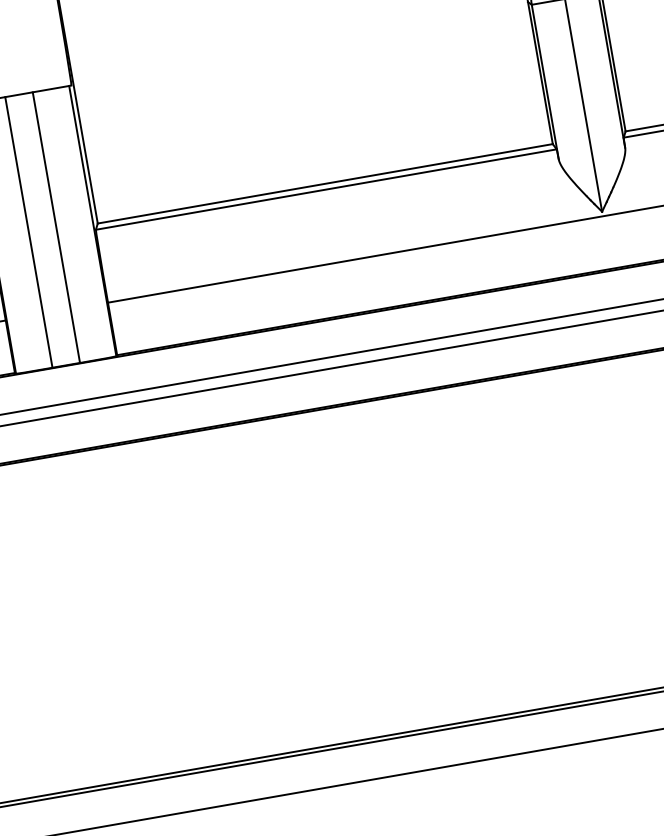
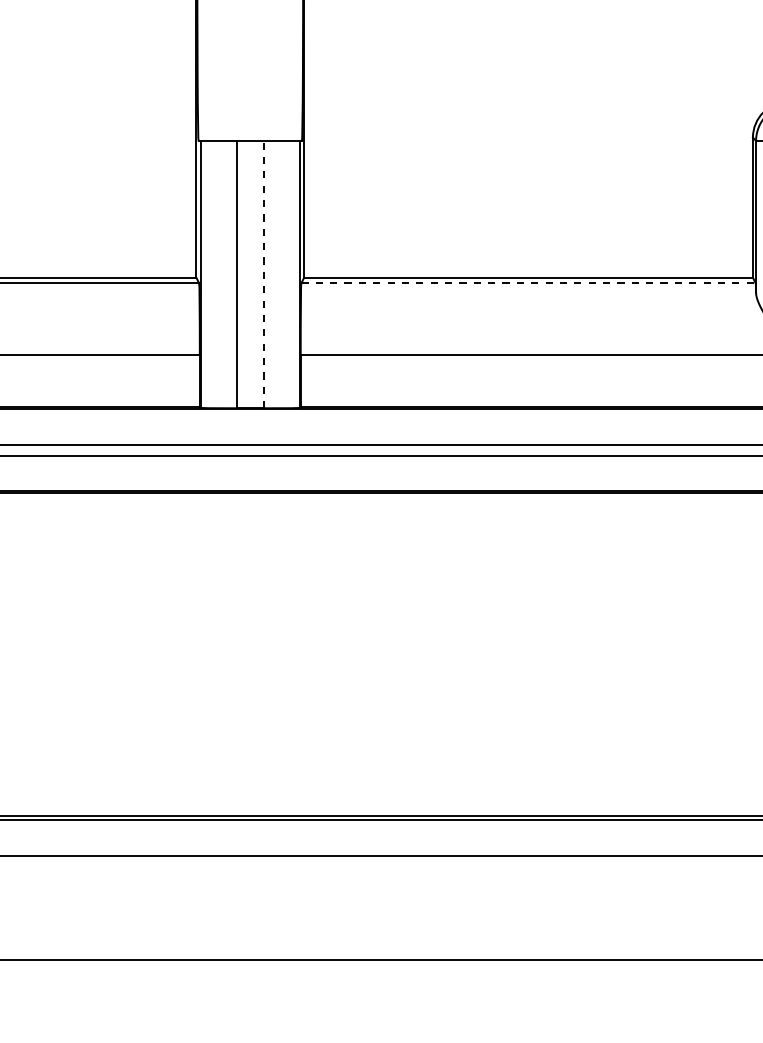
line: (327, 189) -> (529, 283), solid -> dashed
line: (56, 227) -> (263, 274), solid -> dashed

